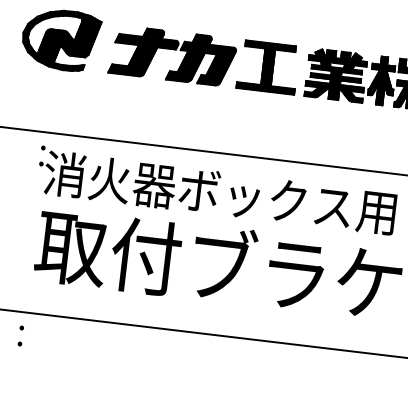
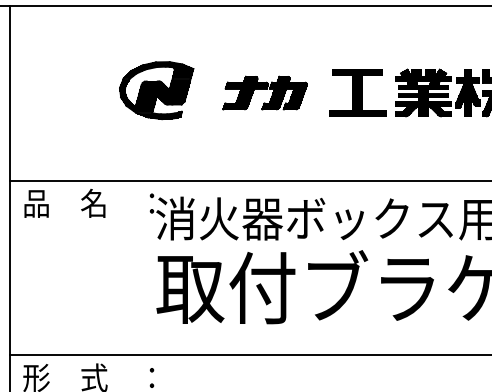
part: (172, 55) -> (264, 92), size x0.7

